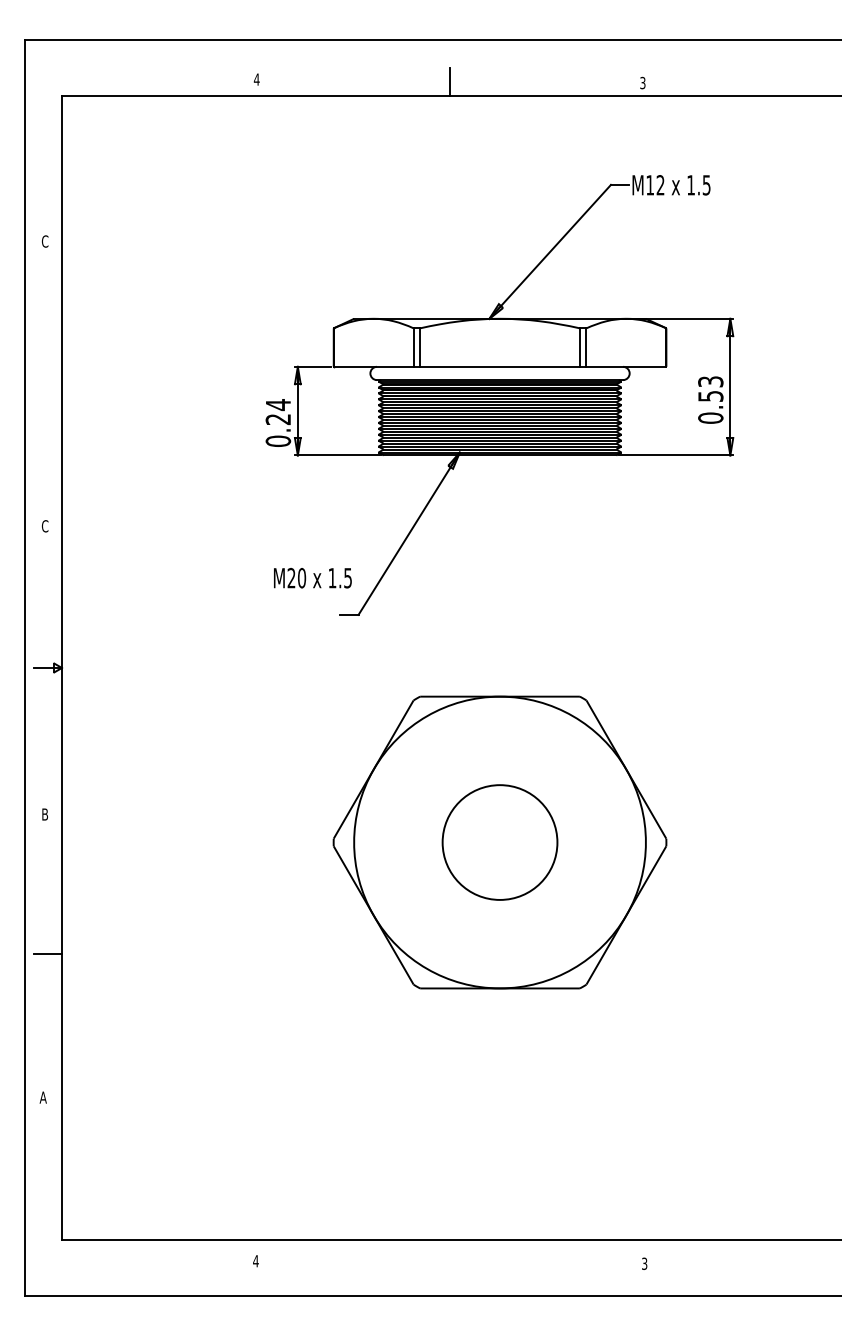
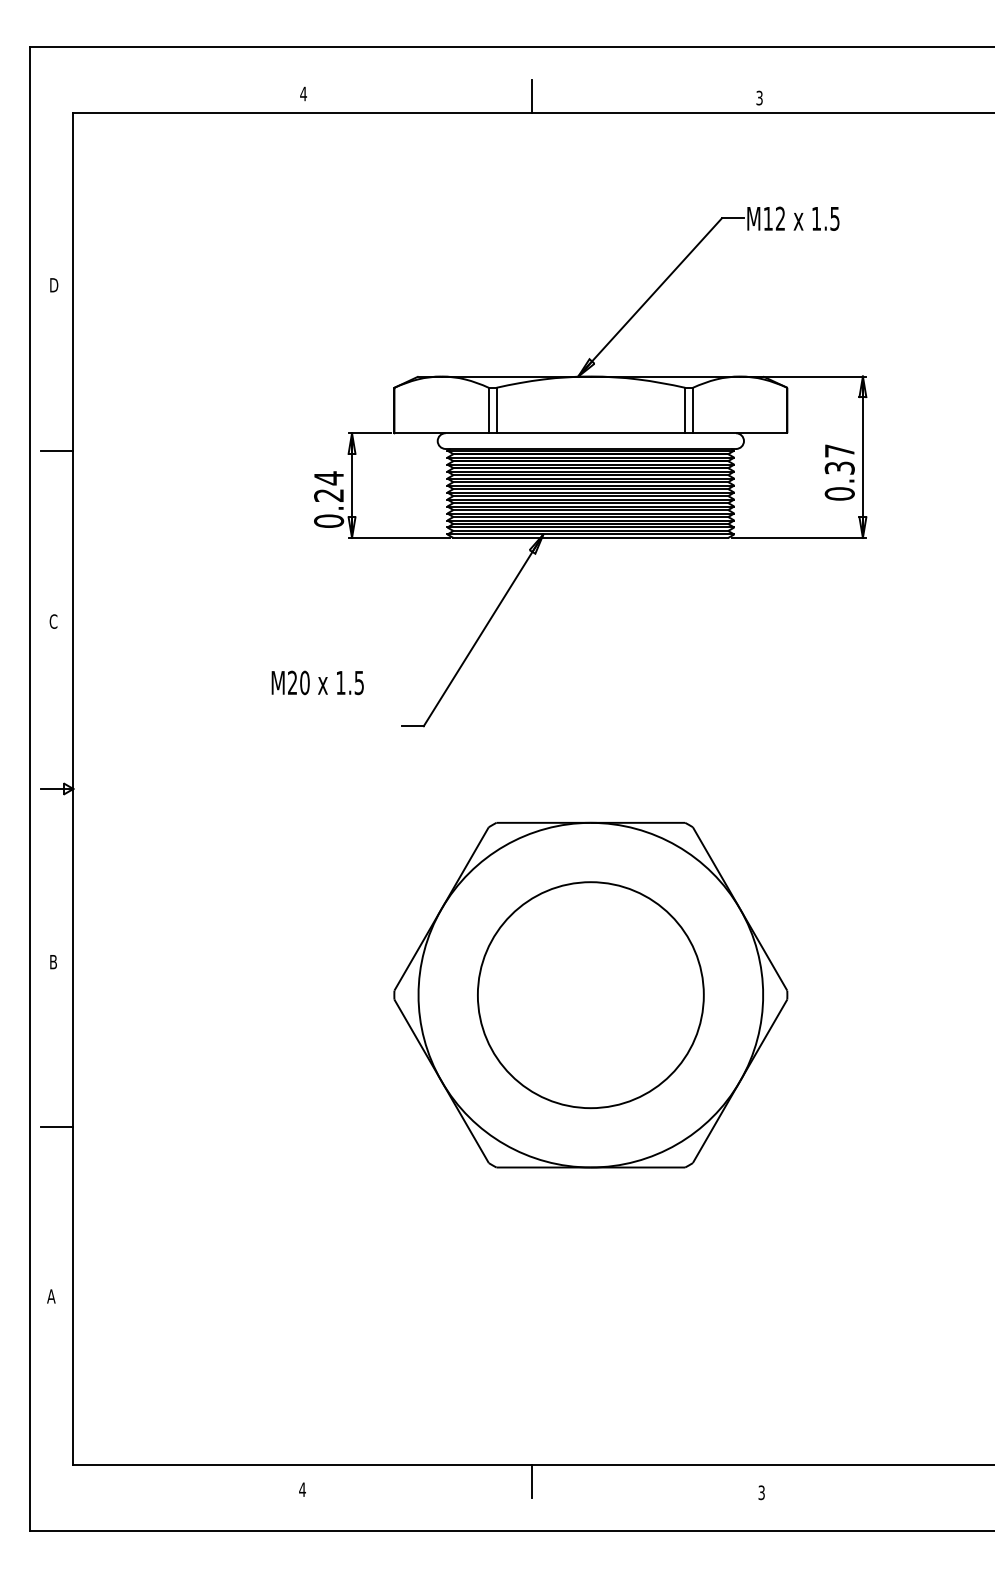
text: (45, 240) -> (53, 284), C -> D
line: (47, 381) -> (56, 450), added
text: (710, 389) -> (839, 459), 0.53 -> 0.37
text: (312, 577) -> (317, 682), moved
circle: (499, 842) -> (590, 995), size x1.67
line: (449, 1254) -> (531, 1481), added

